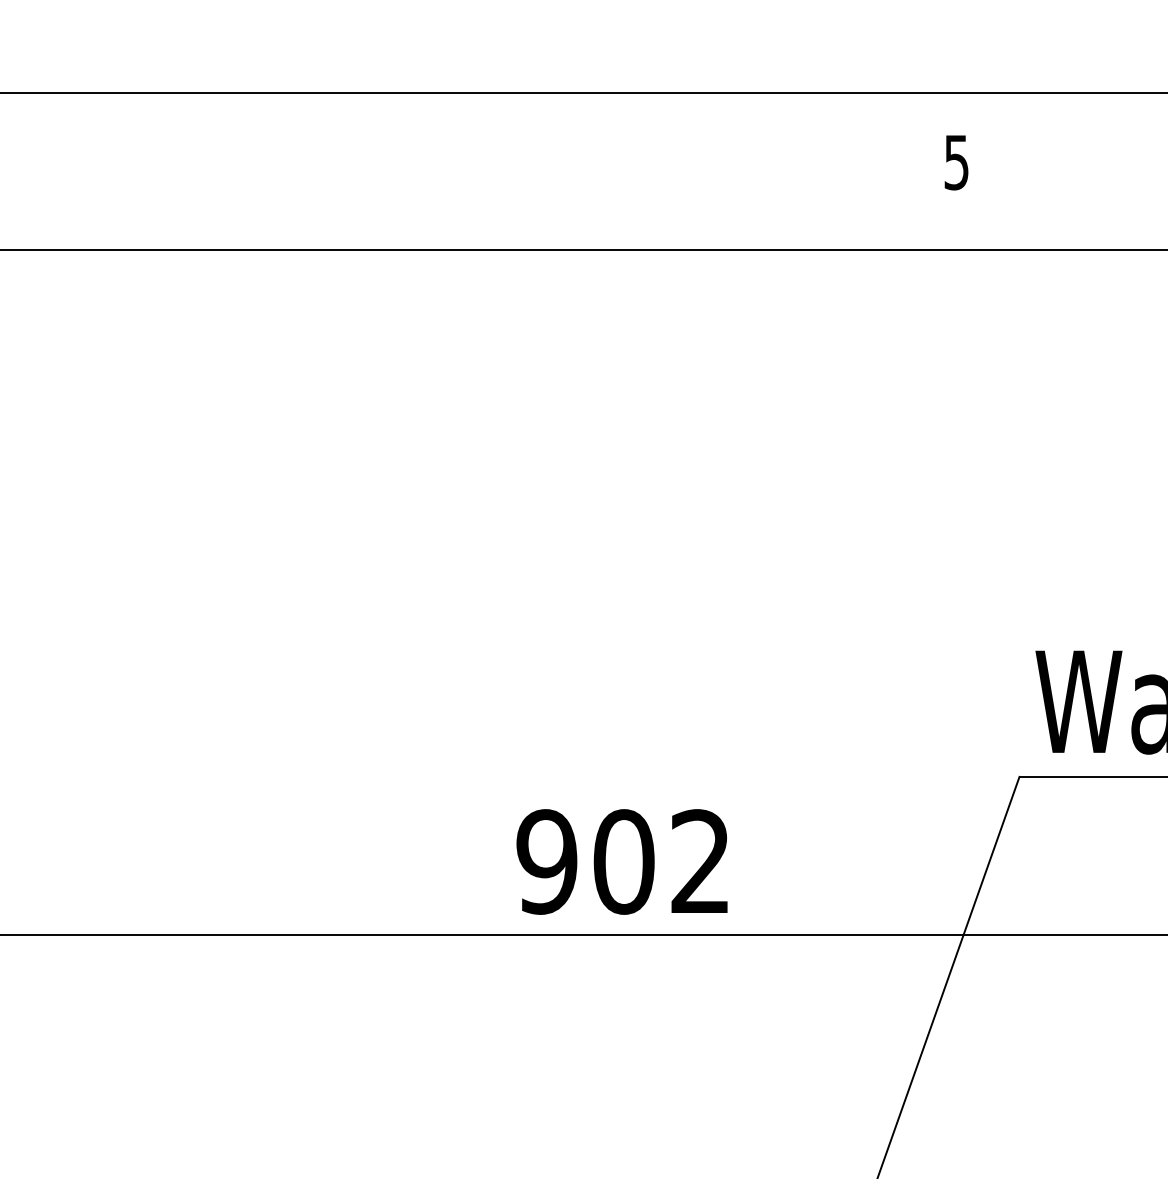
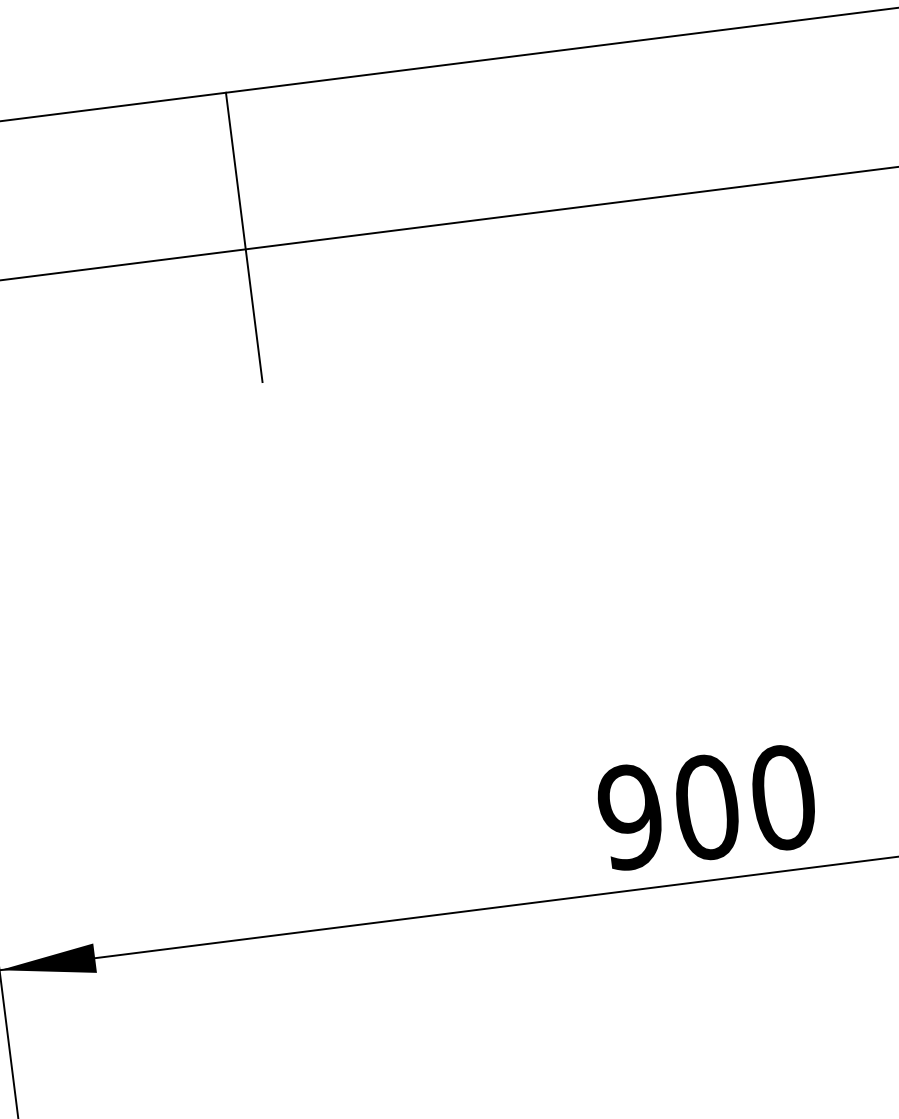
line: (236, 238) -> (244, 237), added
text: (700, 861) -> (782, 797), 902 -> 900

